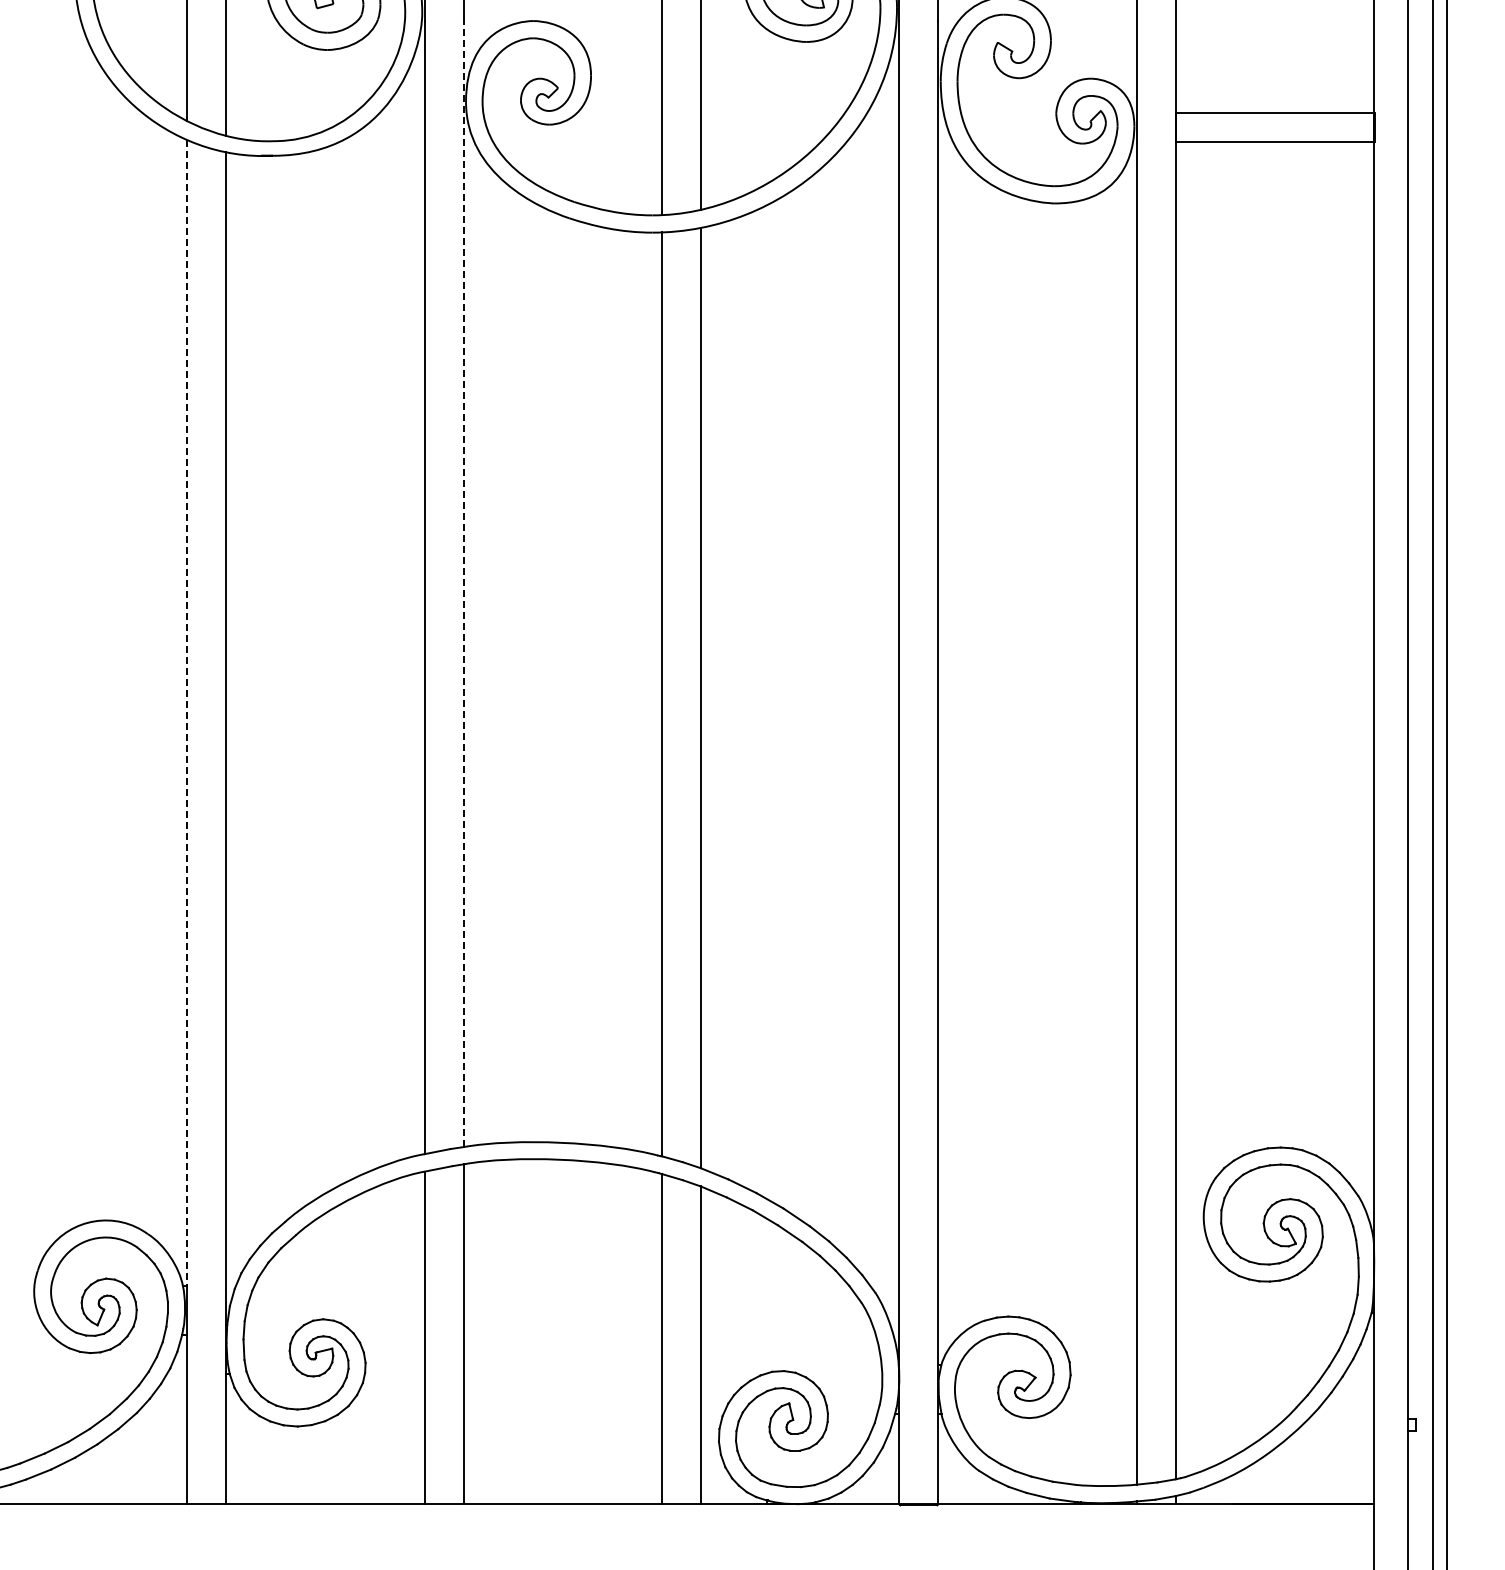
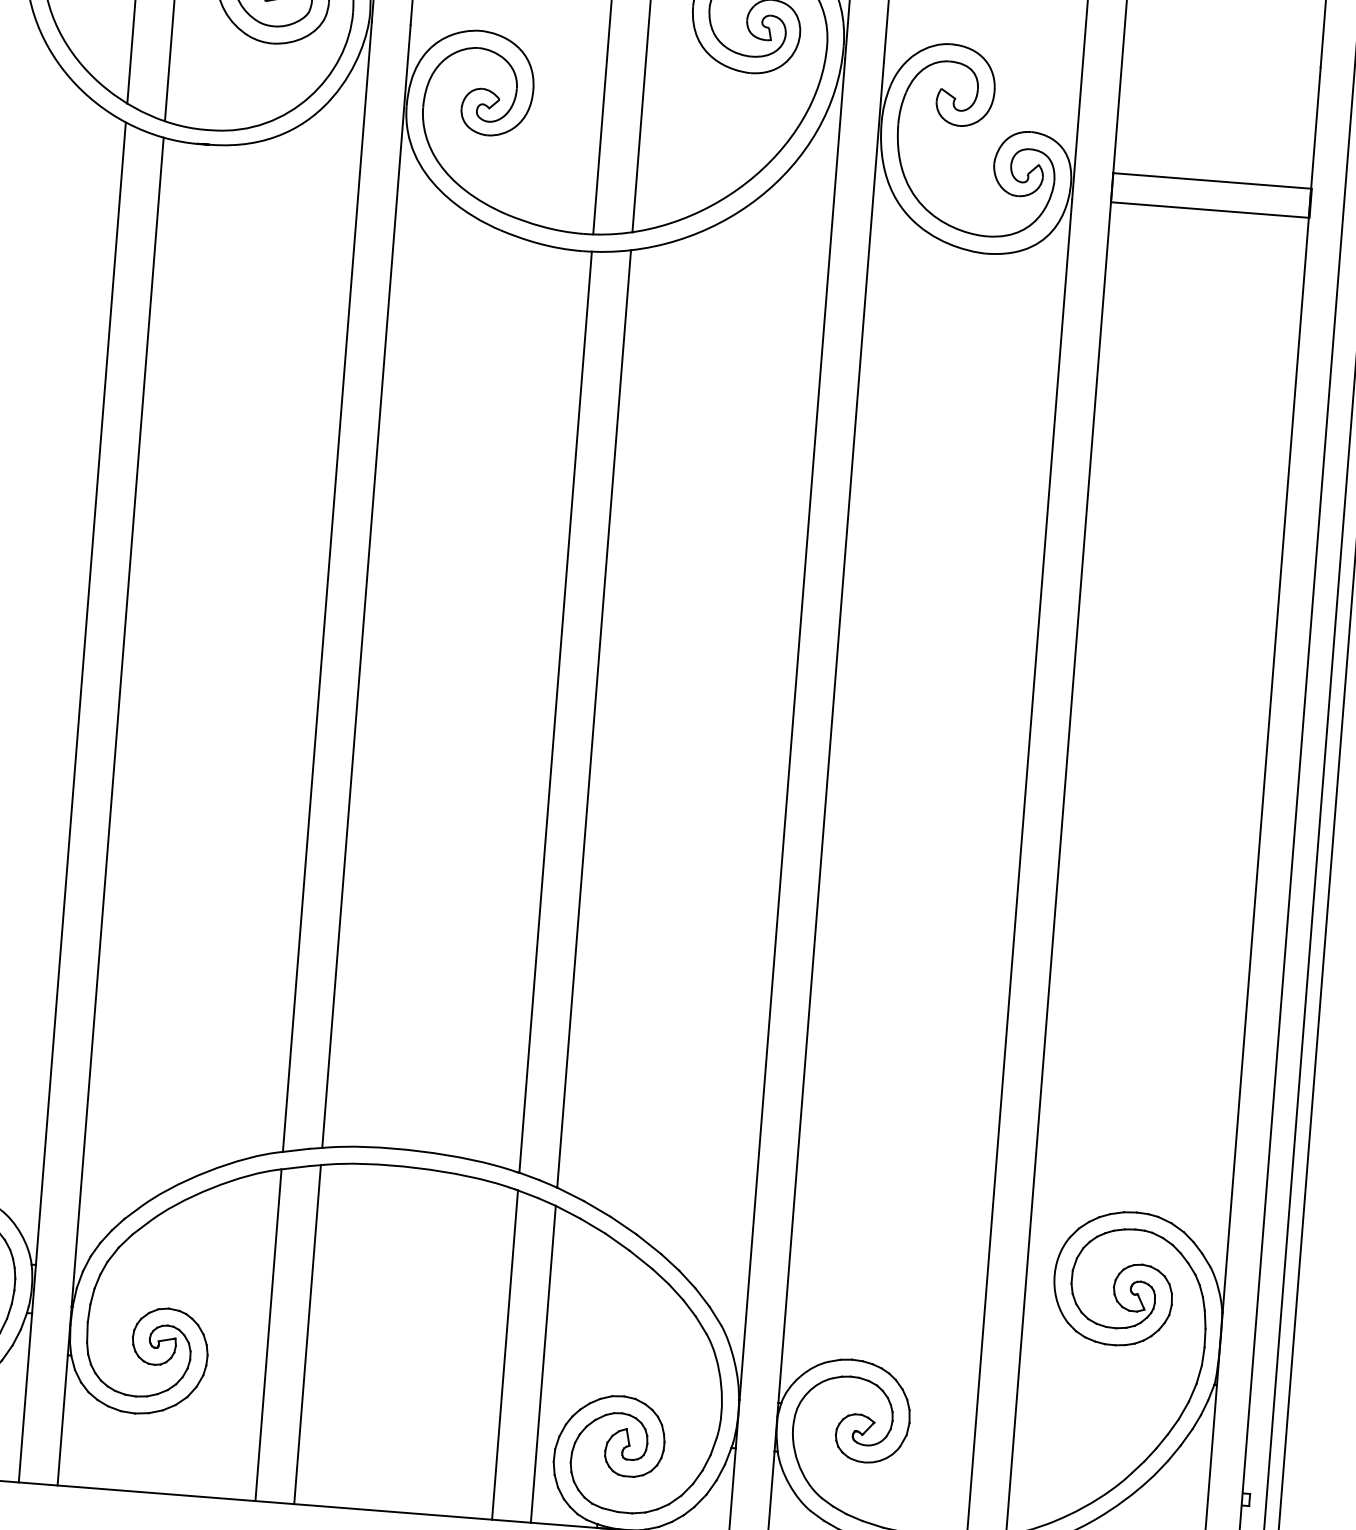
line: (463, 583) -> (366, 586), dashed -> solid
line: (187, 713) -> (81, 694), dashed -> solid

